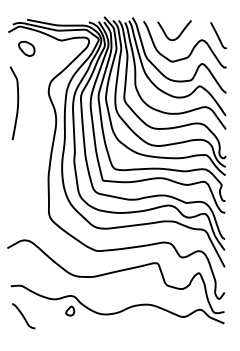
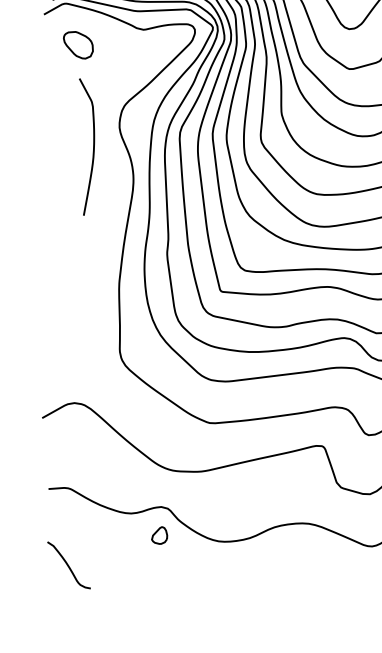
curve: (17, 102) -> (92, 145), moved
curve: (23, 316) -> (68, 566), moved

